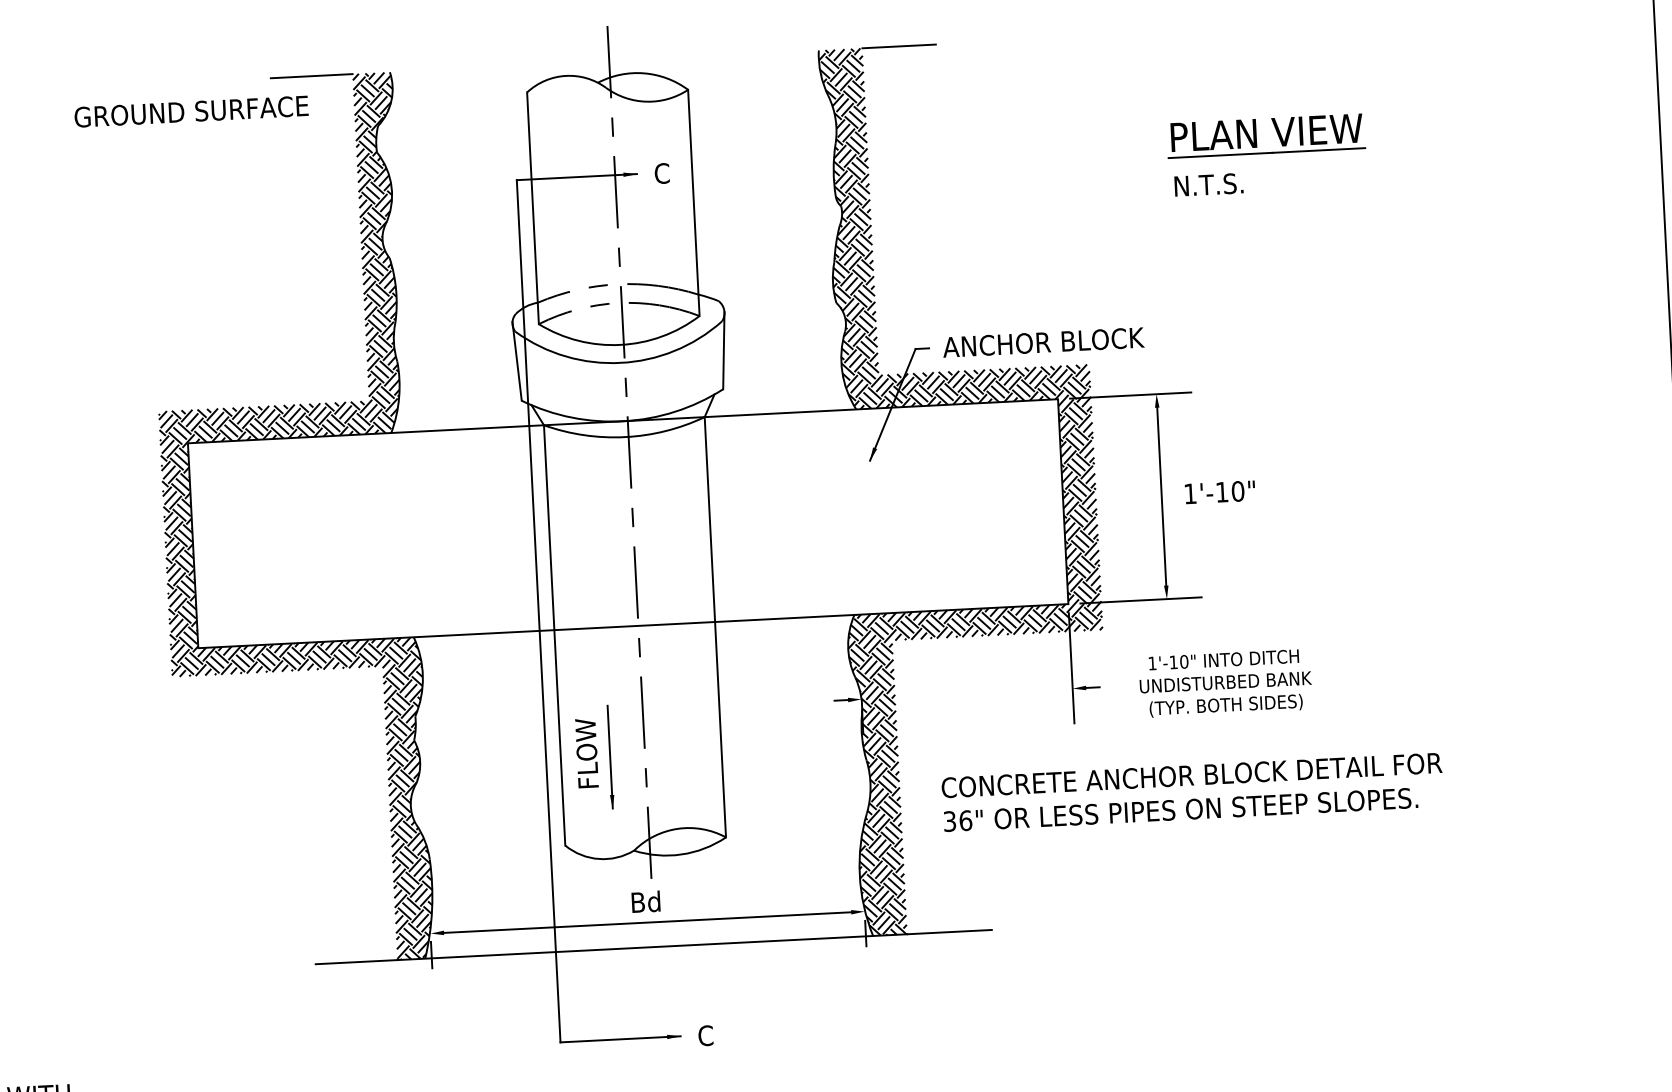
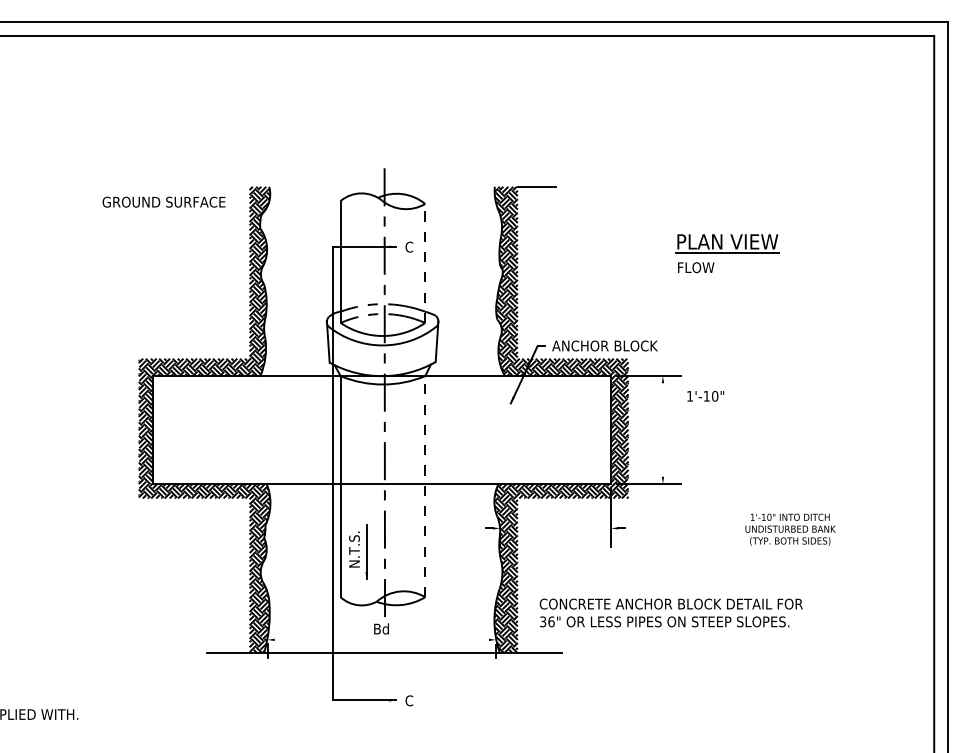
line: (310, 75) -> (227, 186), removed
text: (1209, 184) -> (696, 267), N.T.S. -> FLOW
line: (694, 201) -> (425, 262), solid -> dashed
text: (1219, 490) -> (705, 395), moved
line: (1160, 495) -> (662, 429), removed
line: (715, 626) -> (425, 486), solid -> dashed
text: (1225, 682) -> (790, 529), moved
text: (586, 751) -> (354, 548), FLOW -> N.T.S.
text: (1191, 791) -> (670, 612), moved
line: (646, 921) -> (381, 639), removed

